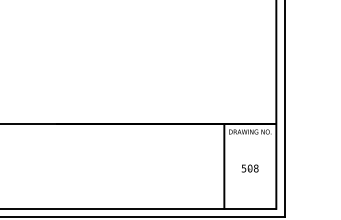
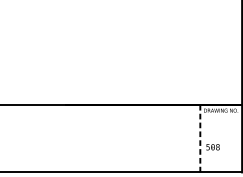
line: (224, 166) -> (200, 138), solid -> dashed
part: (249, 168) -> (212, 147), moved

